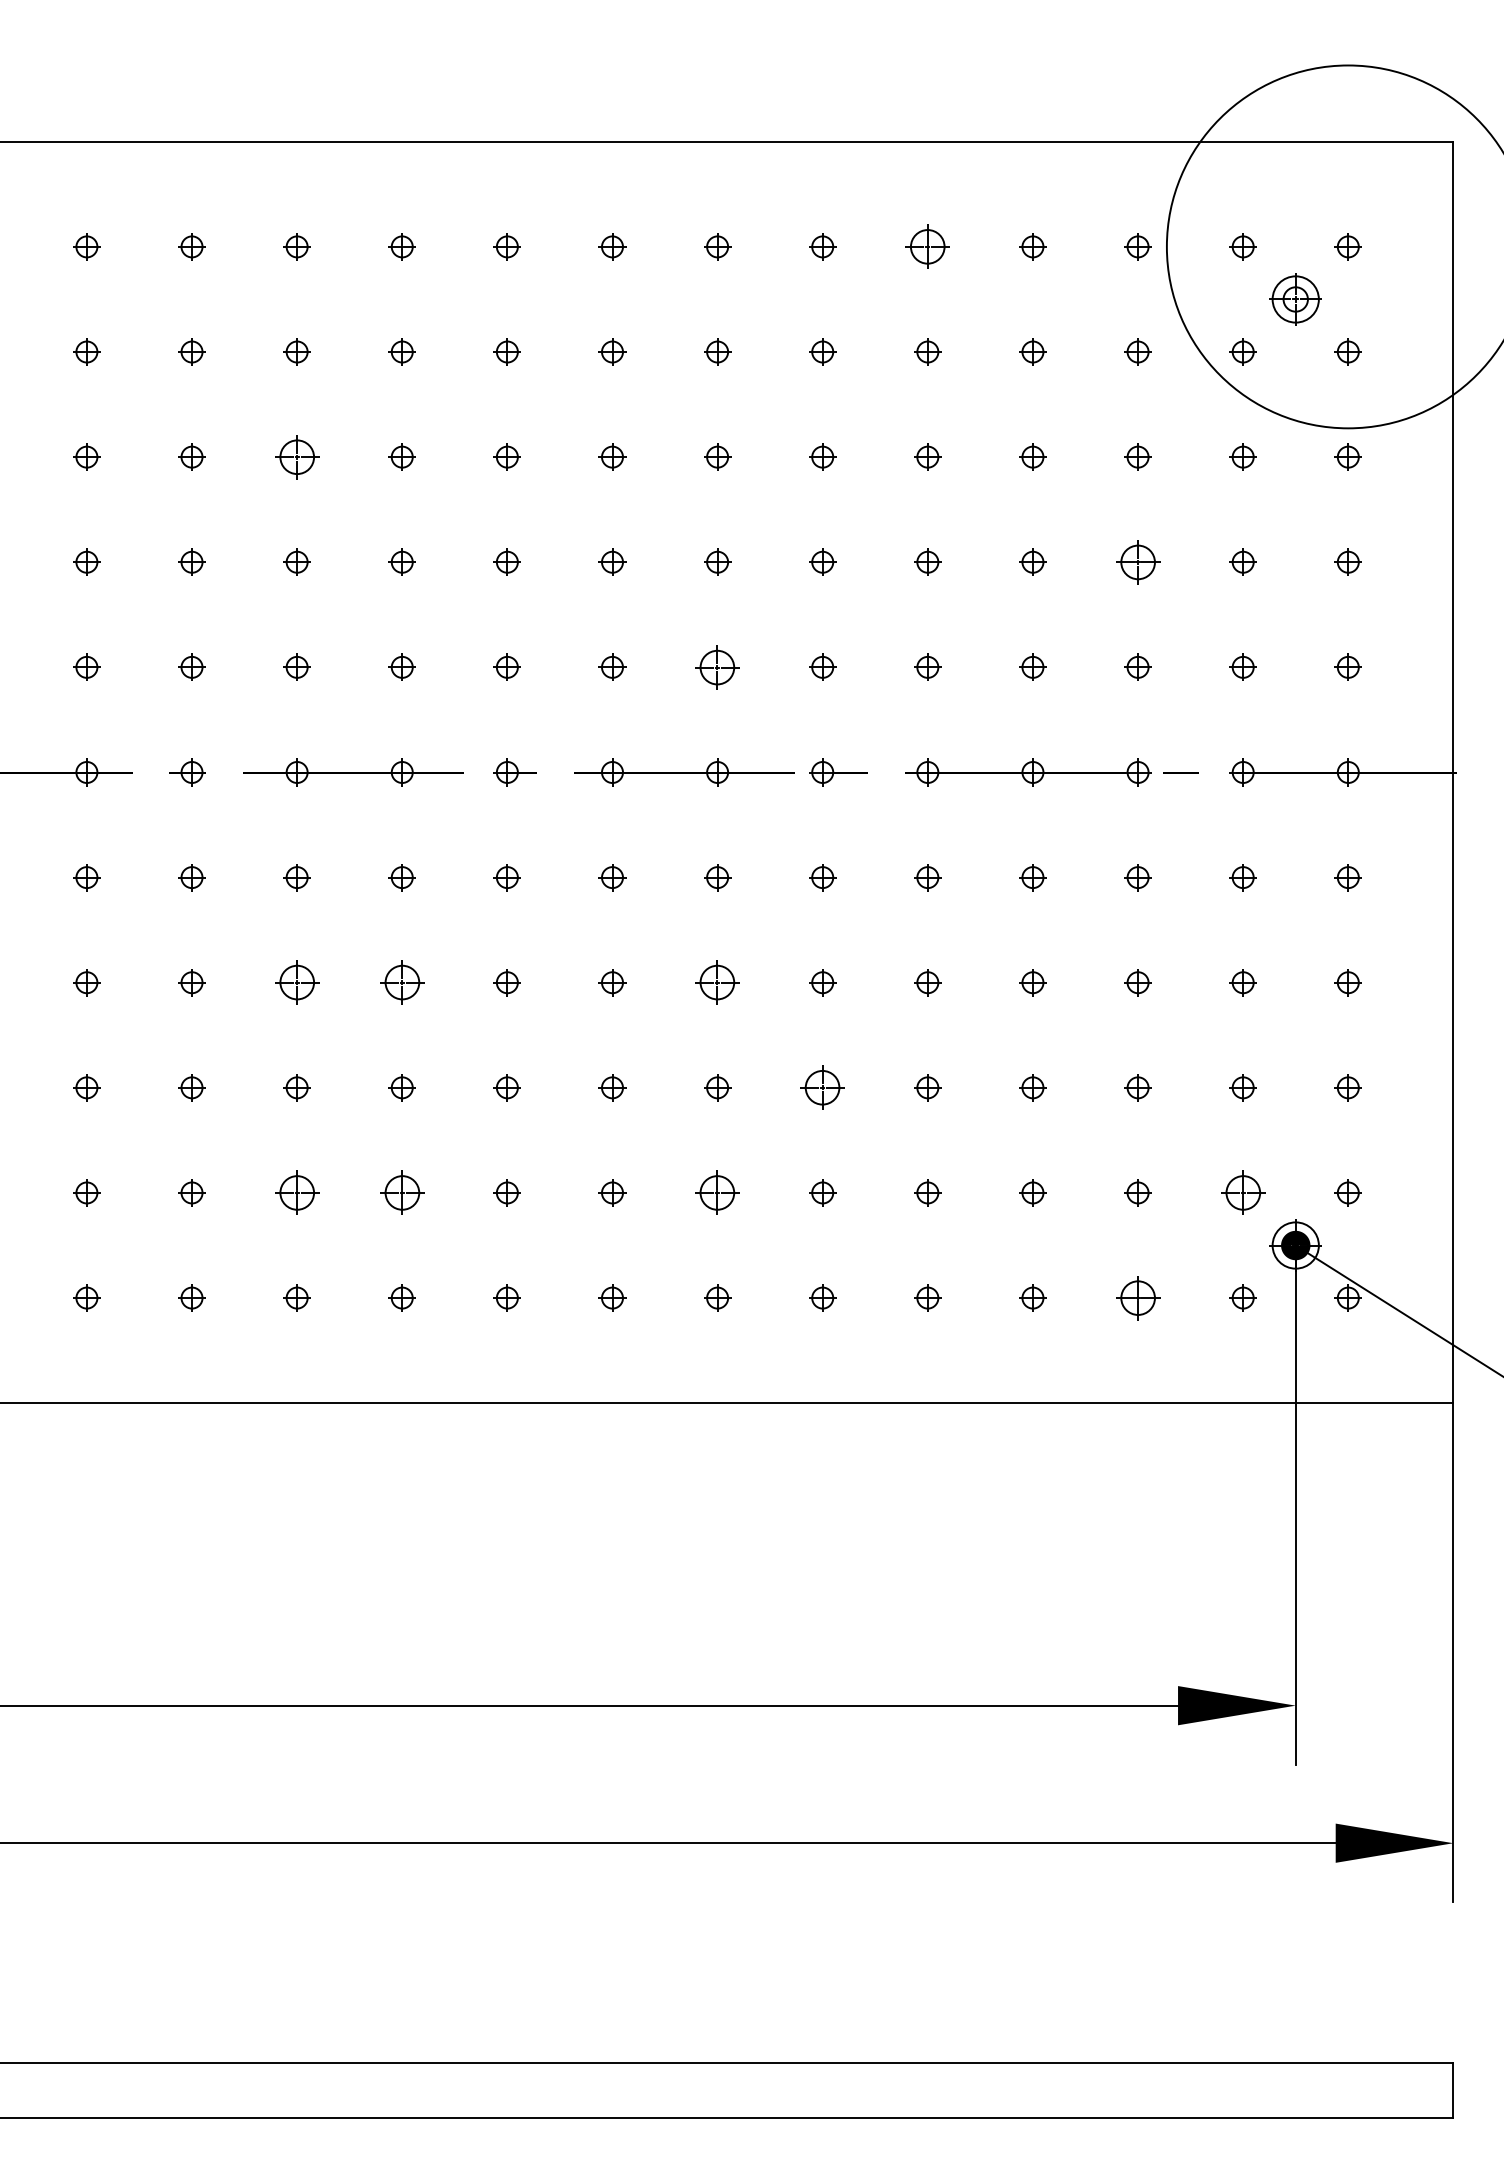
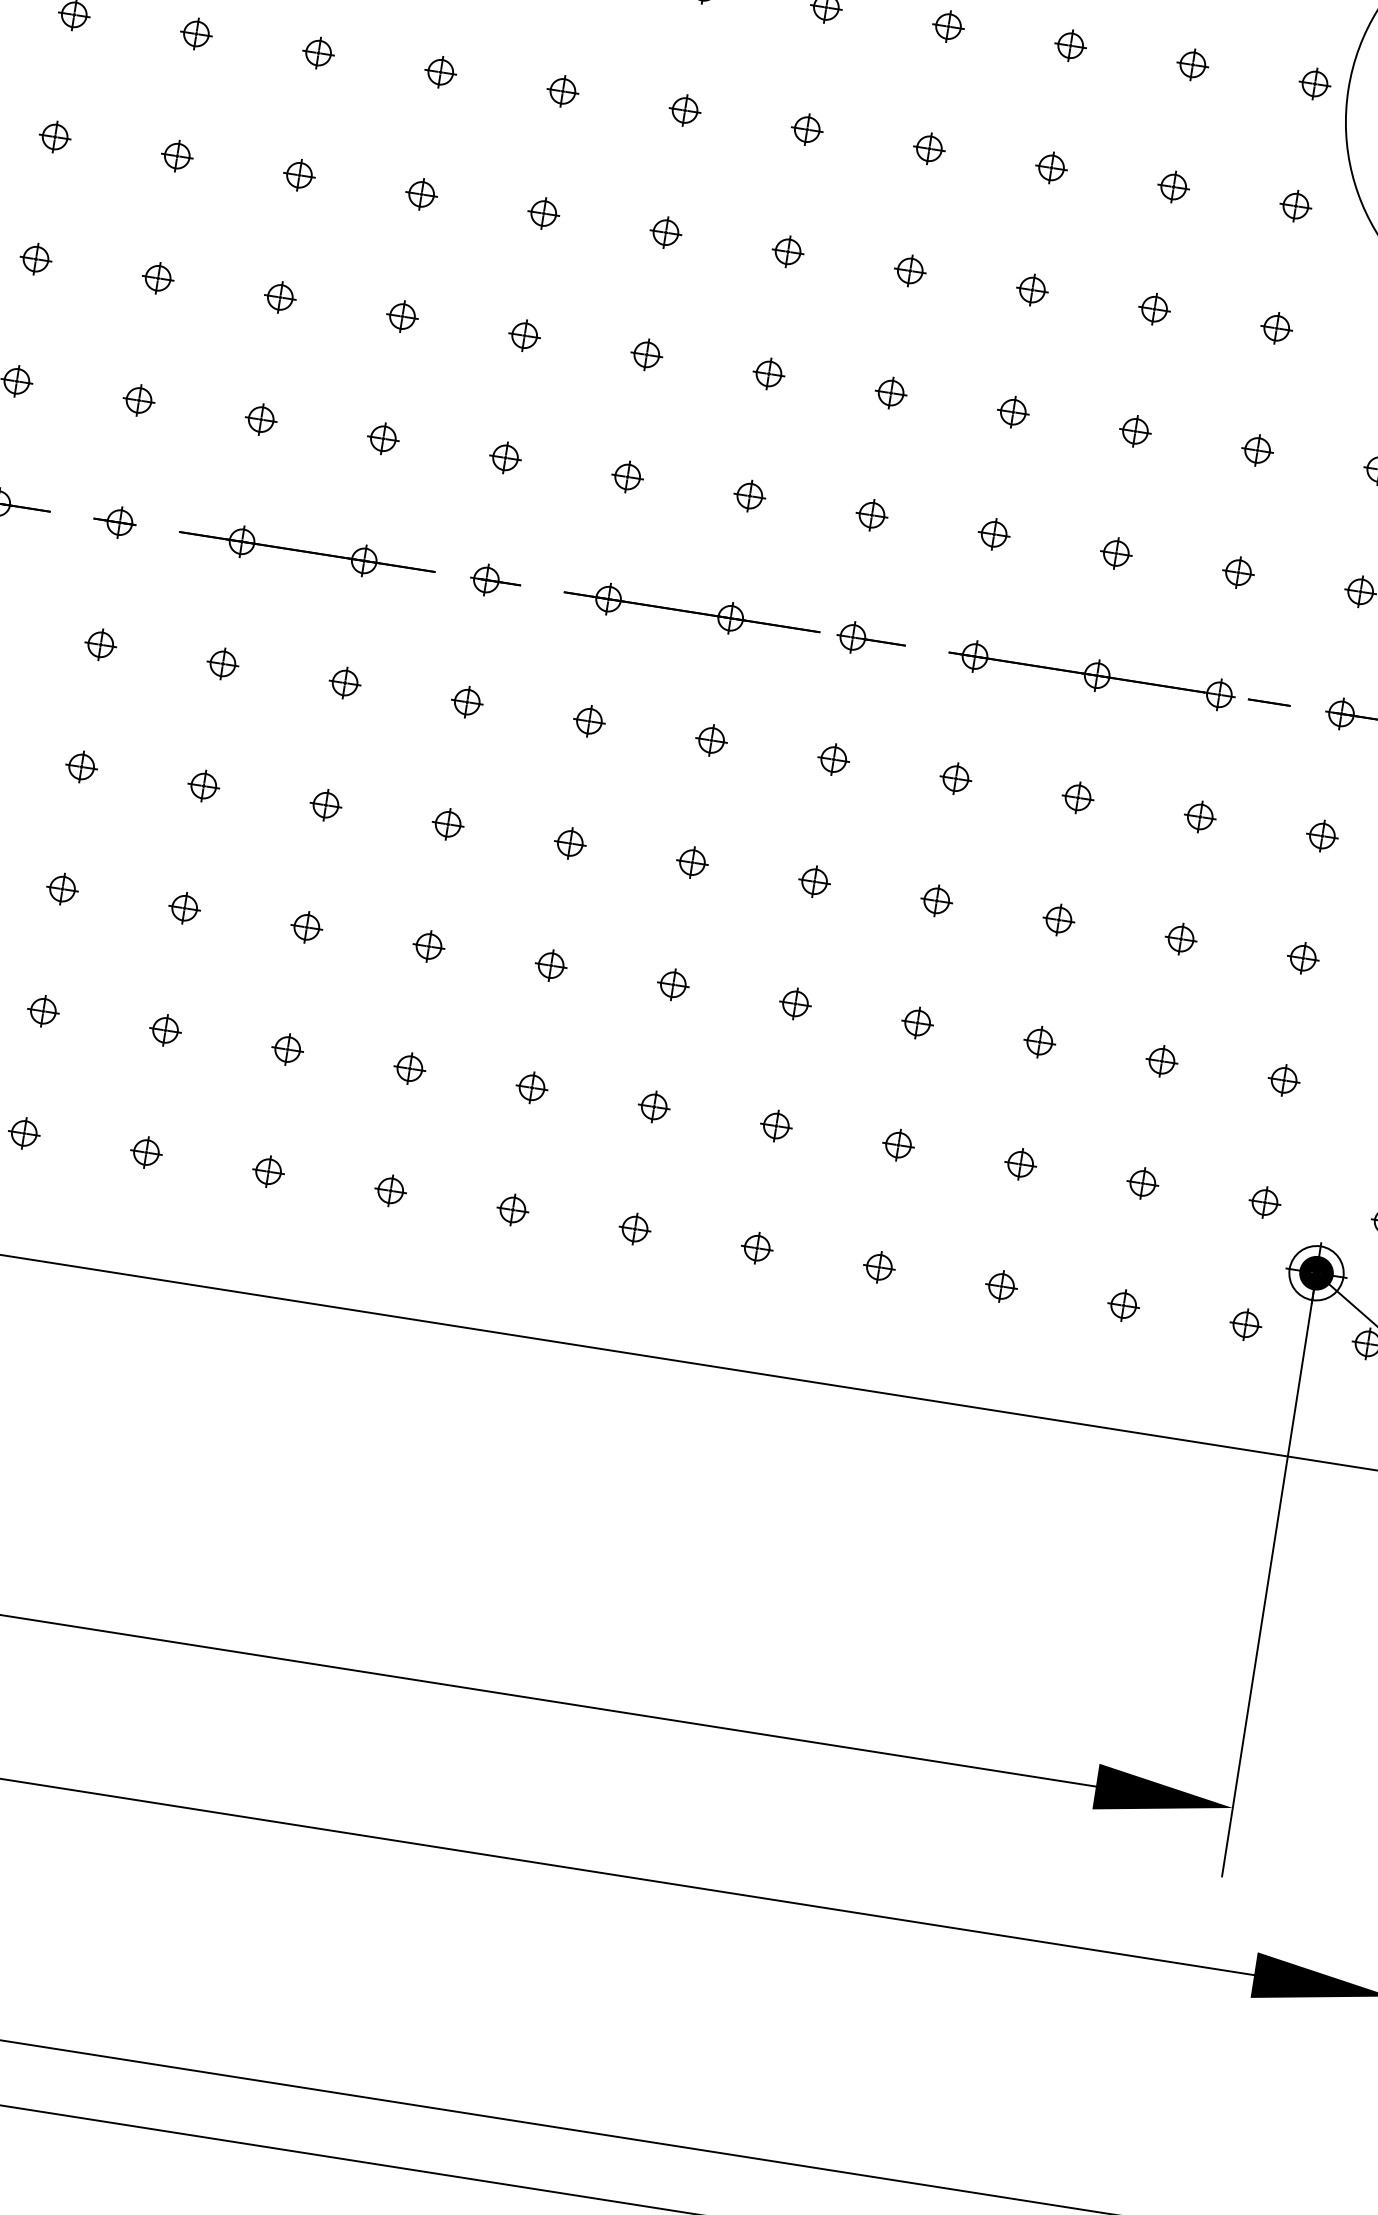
part: (927, 246) -> (1070, 45), size x0.62
part: (296, 456) -> (298, 174), size x0.62
part: (1137, 561) -> (1257, 449), size x0.62
part: (717, 666) -> (749, 495), size x0.62
part: (296, 982) -> (203, 785), size x0.62
part: (401, 982) -> (325, 804), size x0.62
part: (717, 982) -> (692, 862), size x0.62
part: (822, 1087) -> (795, 1003), size x0.62
part: (296, 1192) -> (164, 1029), size x0.62
part: (401, 1192) -> (286, 1048), size x0.62
part: (717, 1192) -> (654, 1106), size x0.62
part: (1242, 1192) -> (1264, 1201), size x0.62
part: (1137, 1297) -> (1123, 1304), size x0.62

